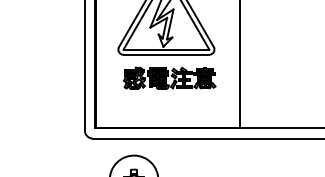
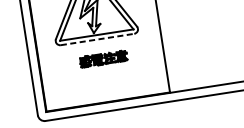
line: (166, 54) -> (97, 39), solid -> dashed
part: (169, 77) -> (103, 58), size x0.6

